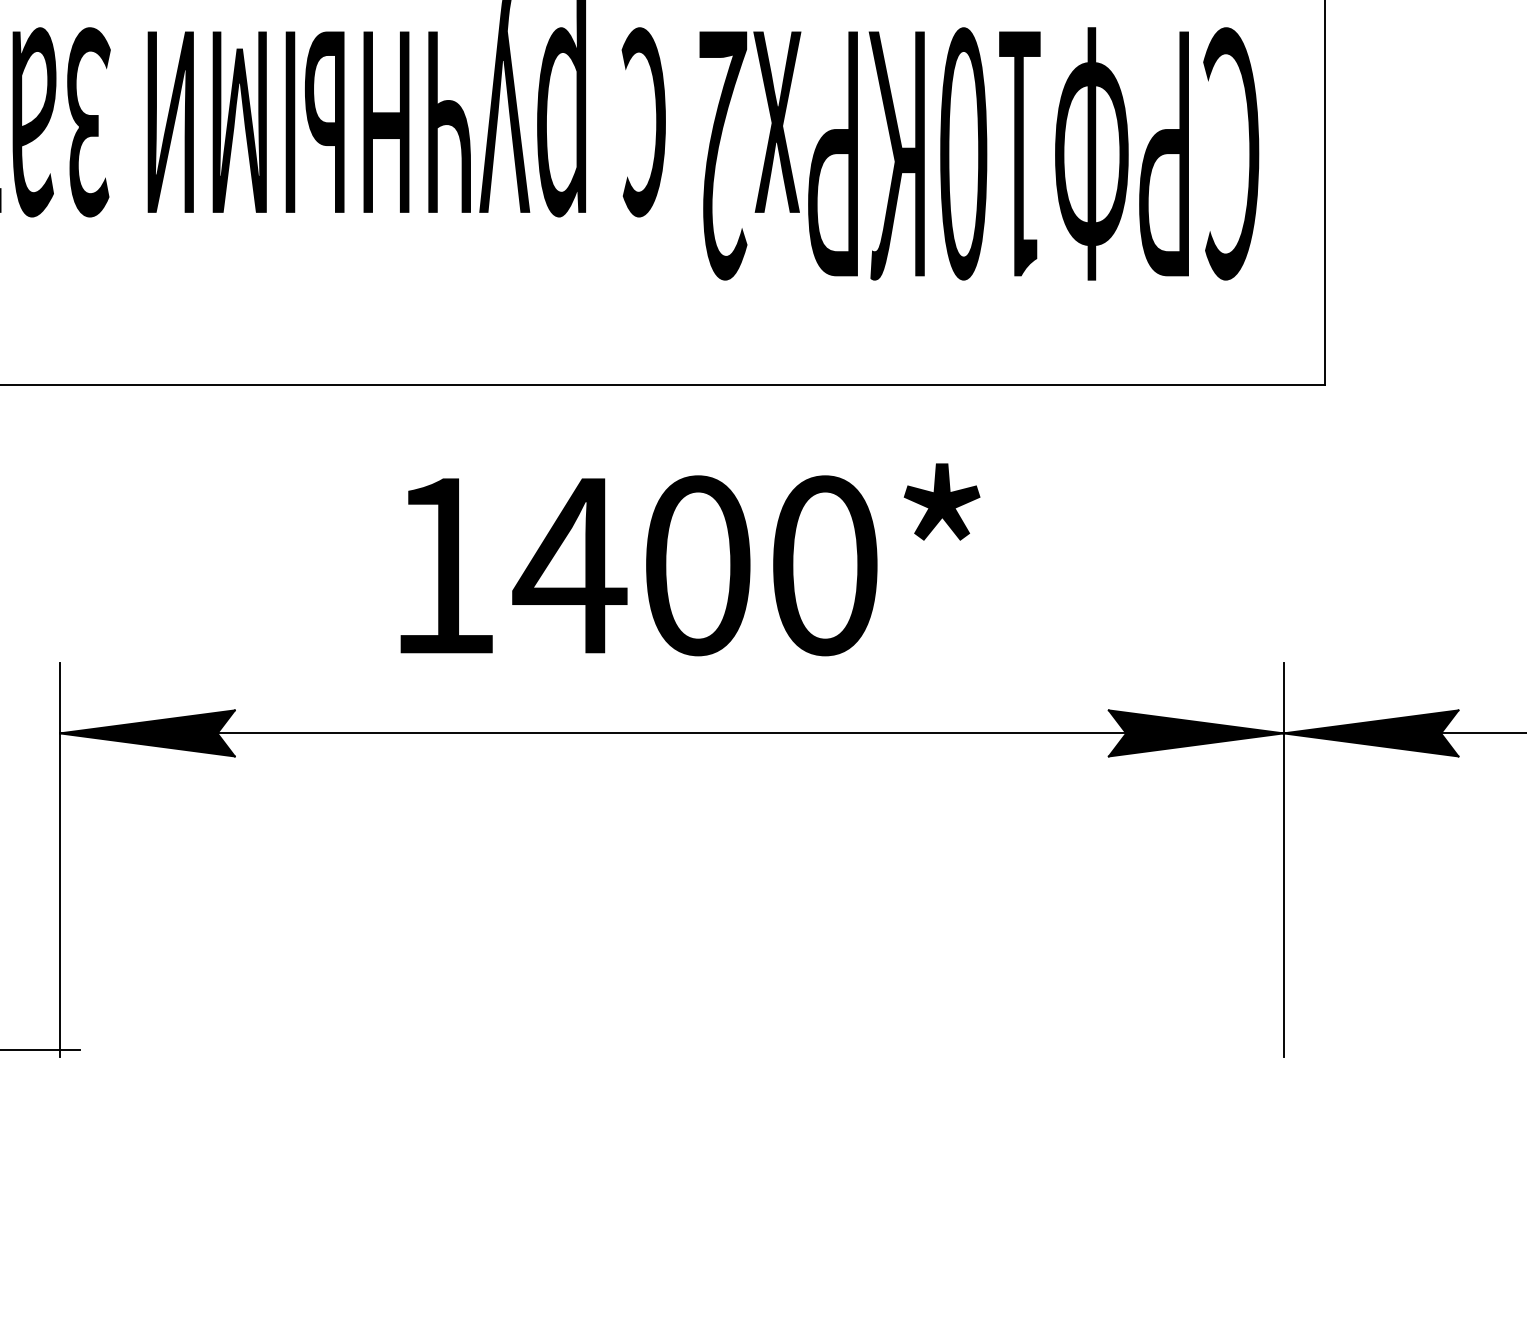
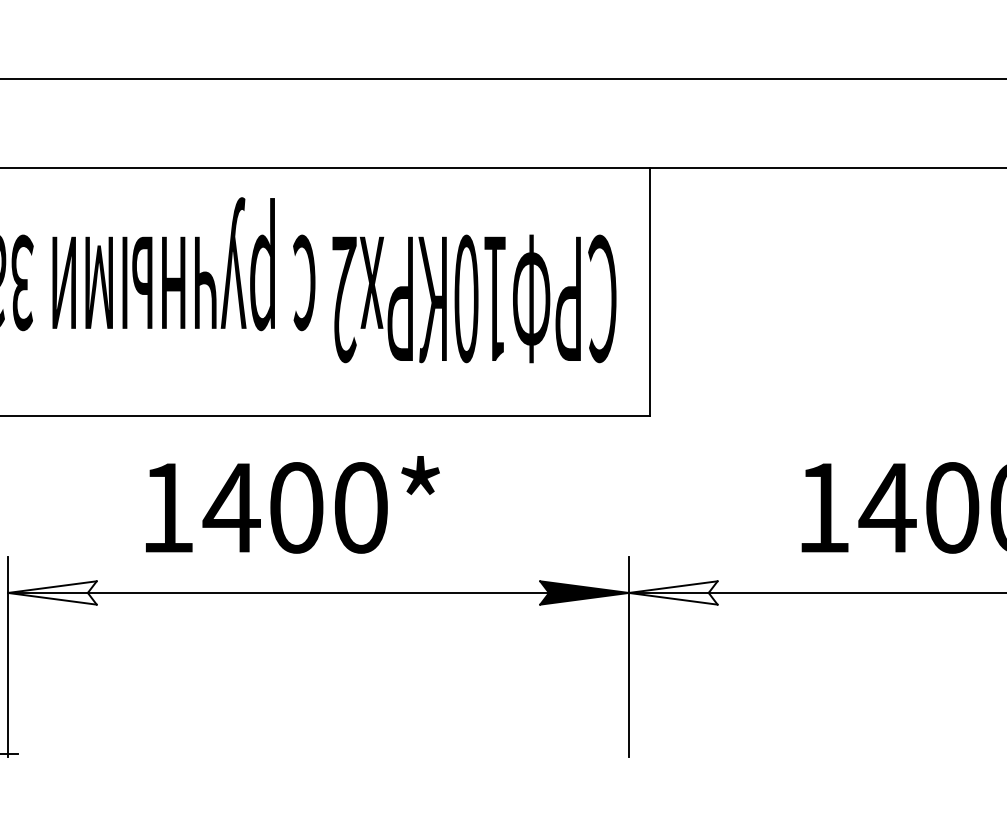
text: (689, 559) -> (292, 504), moved
fill: (147, 732) -> (52, 592), removed
fill: (1369, 732) -> (672, 592), removed

